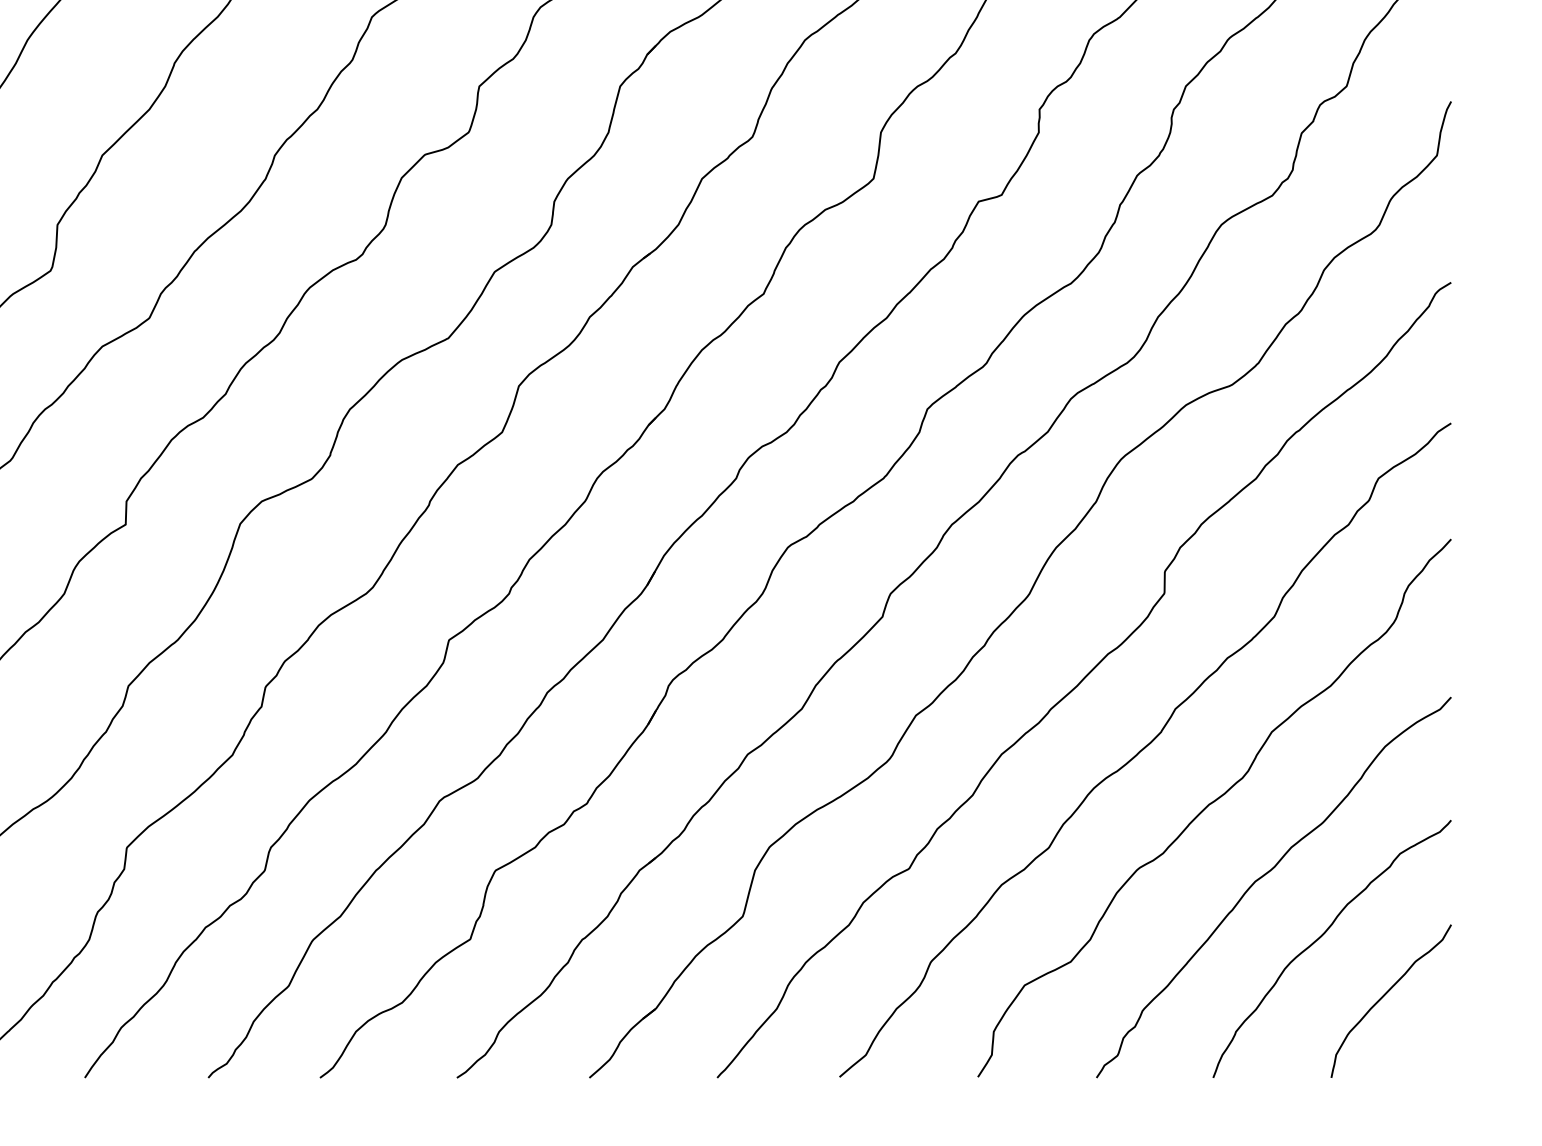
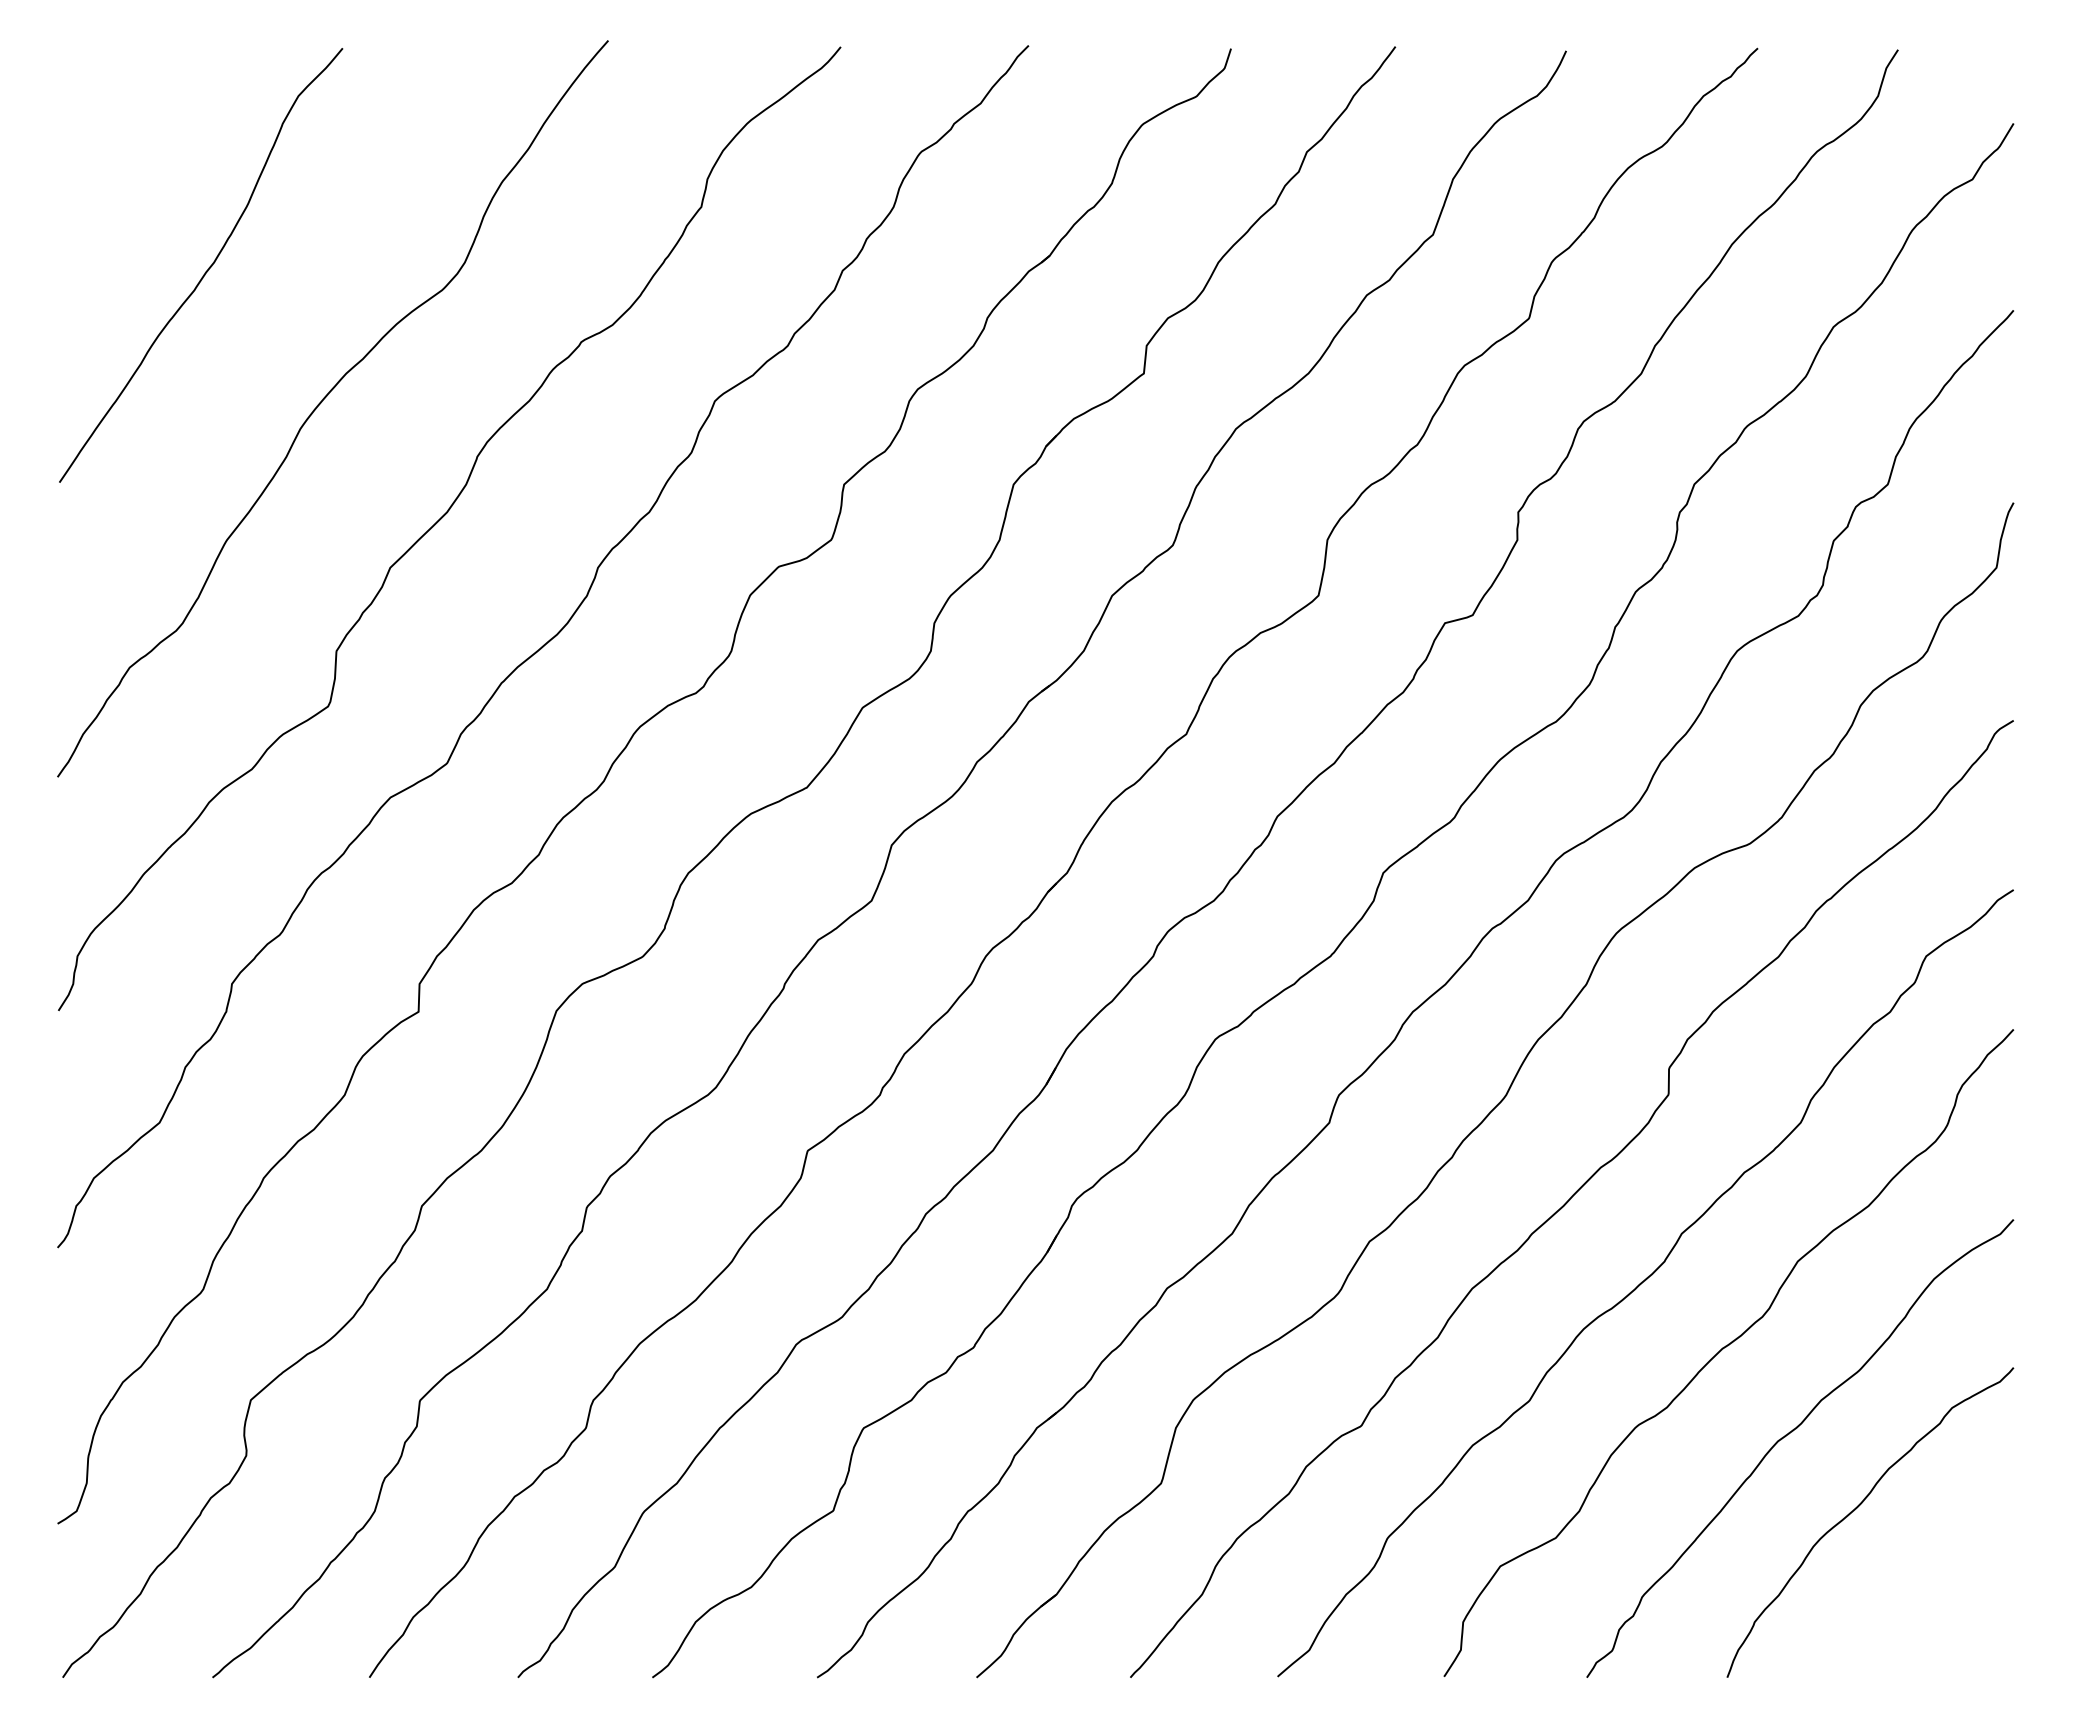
curve: (1385, 995) -> (1934, 1578), removed

